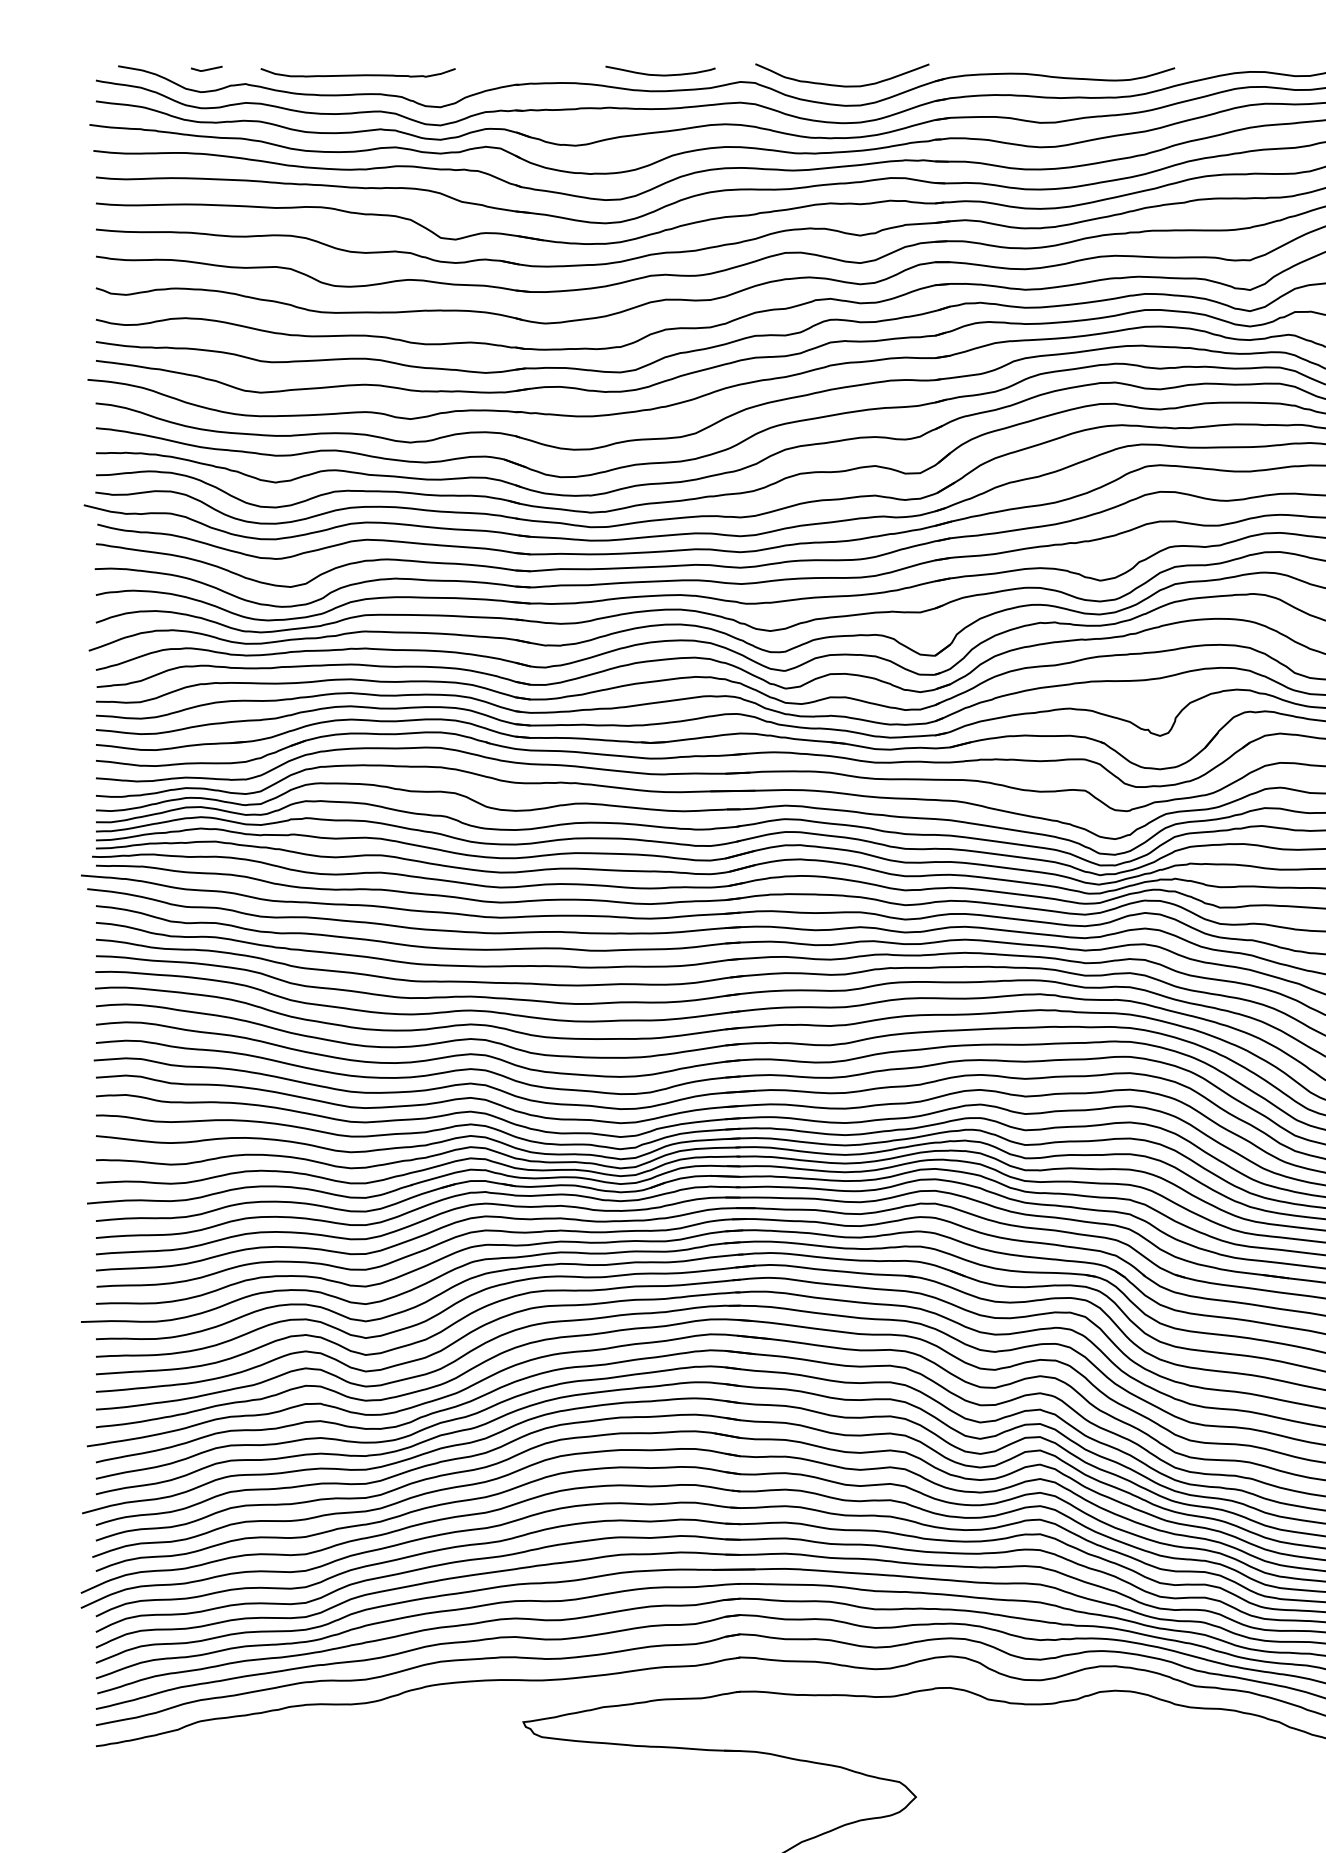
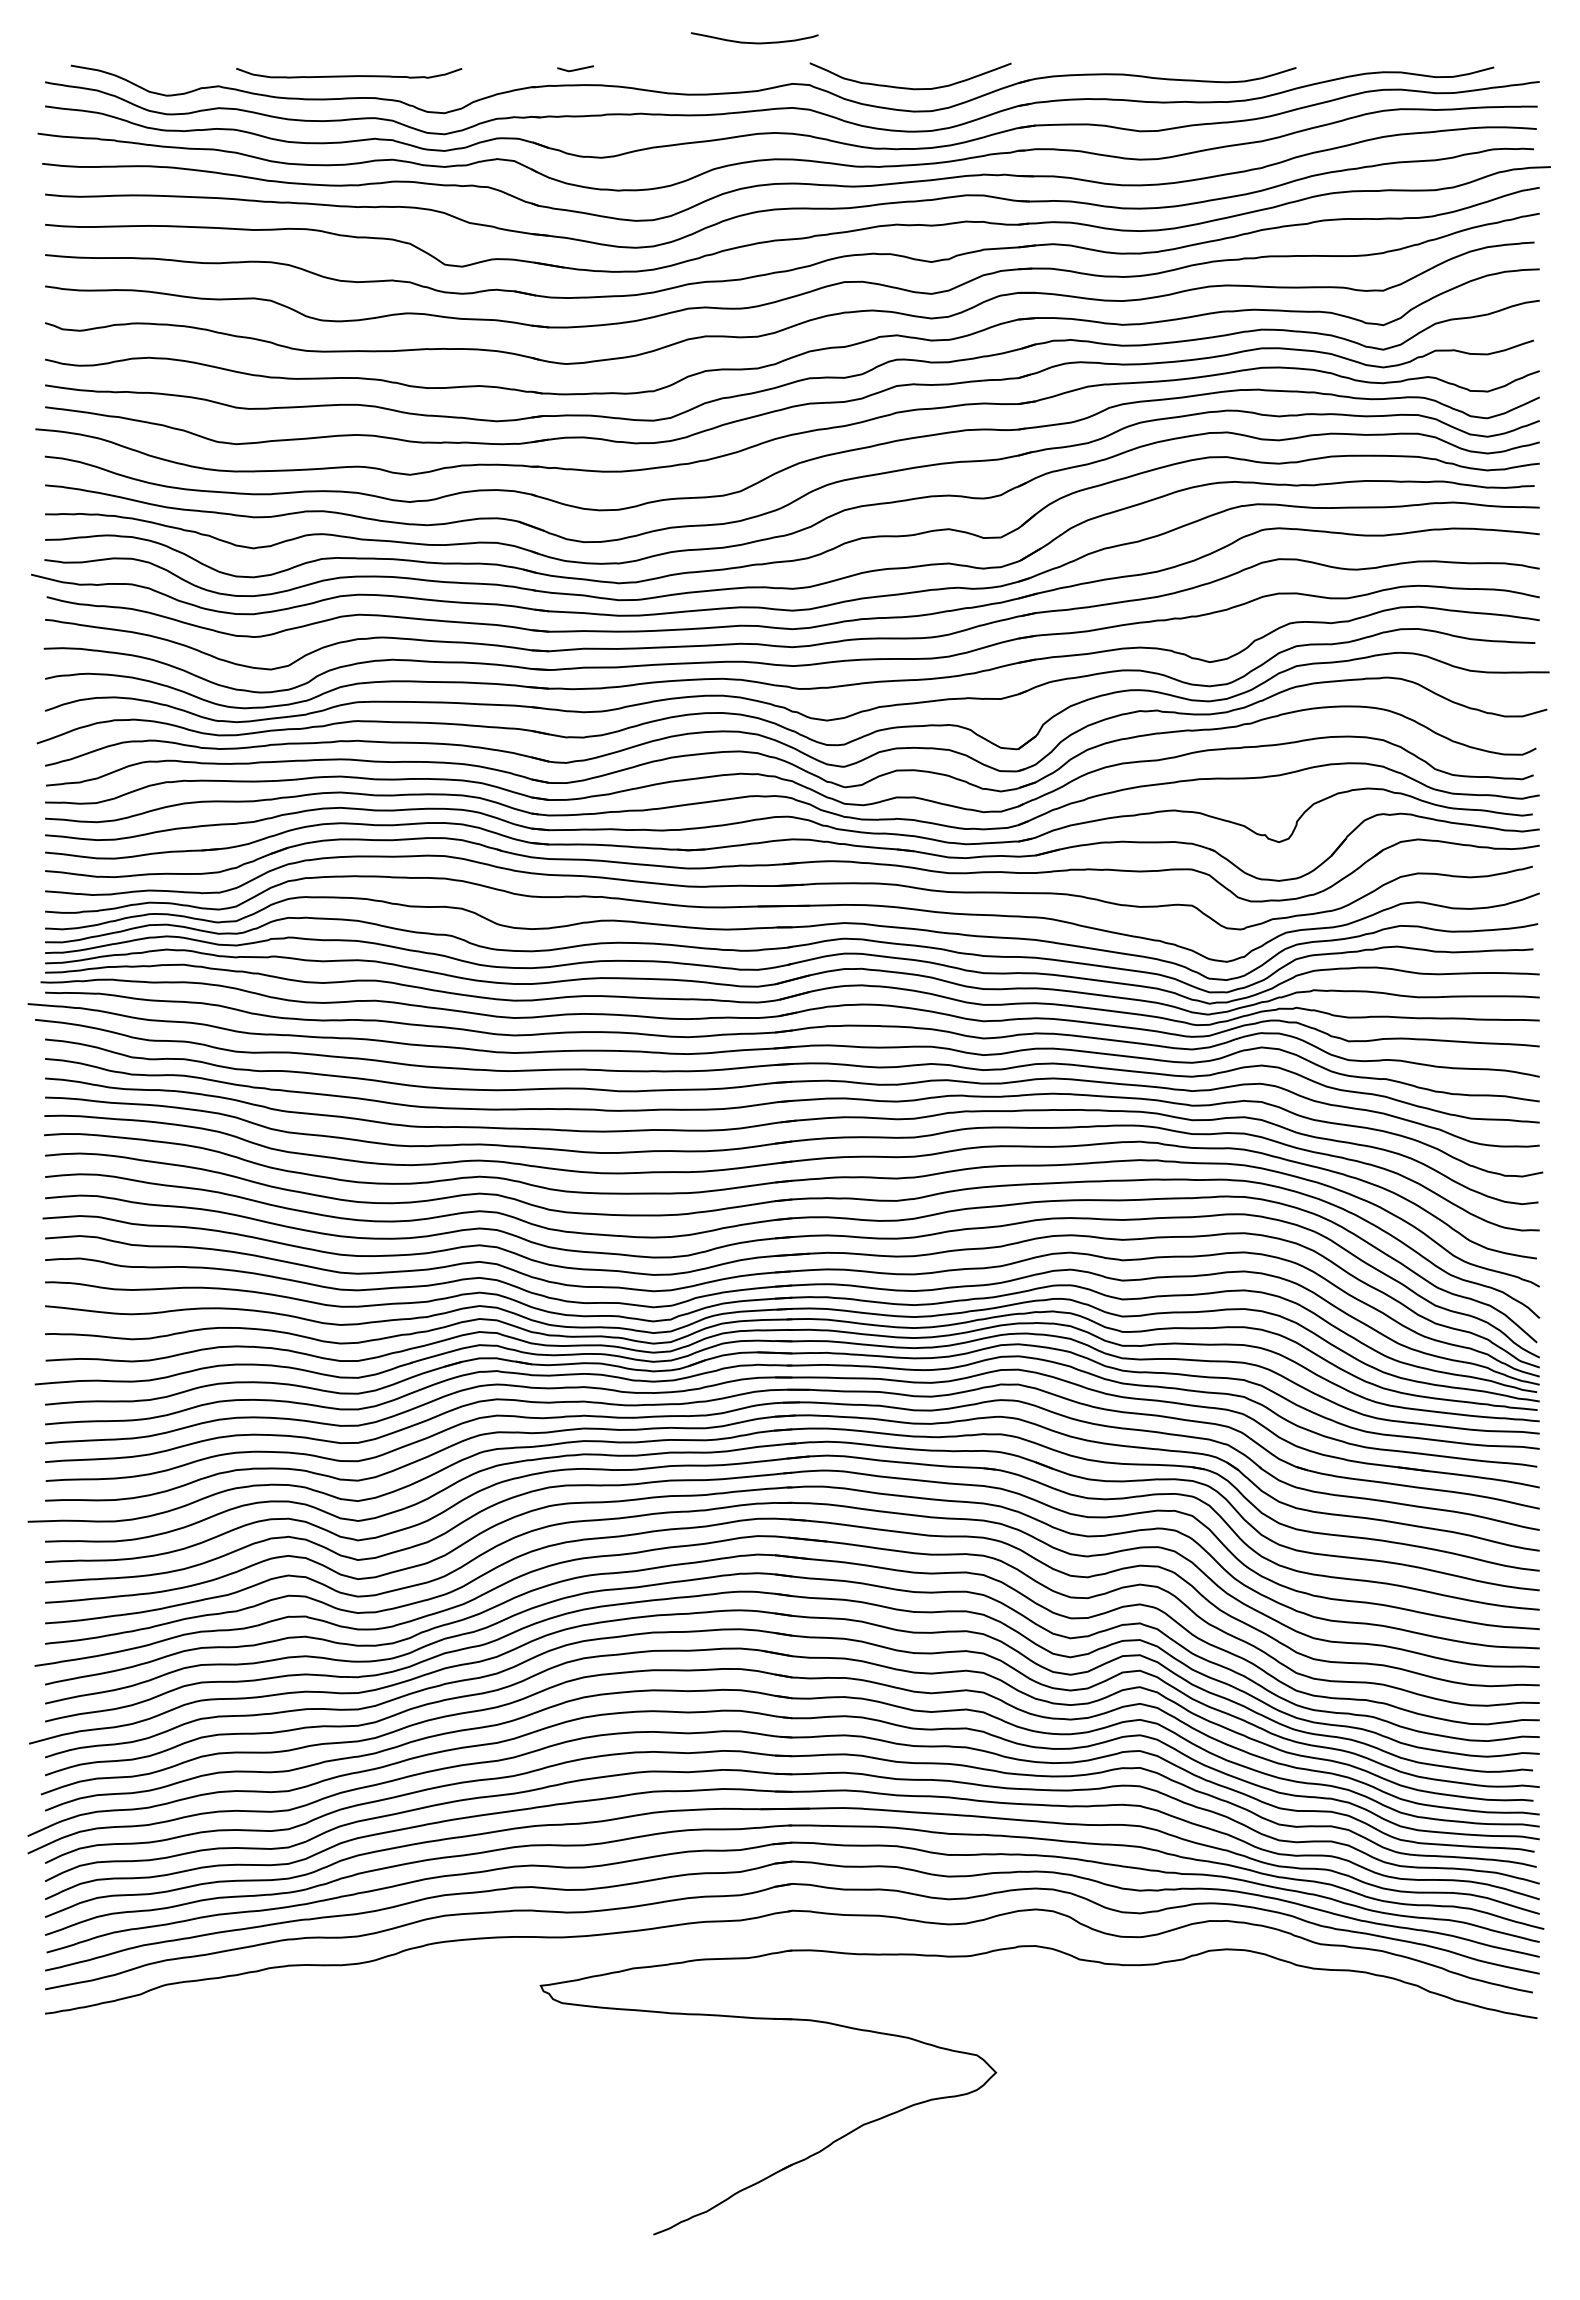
line: (207, 68) -> (576, 68), moved
curve: (660, 74) -> (754, 42), moved

